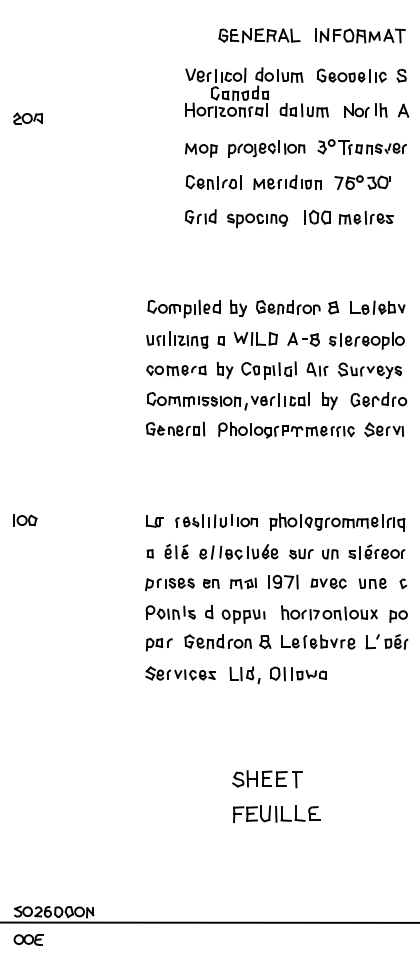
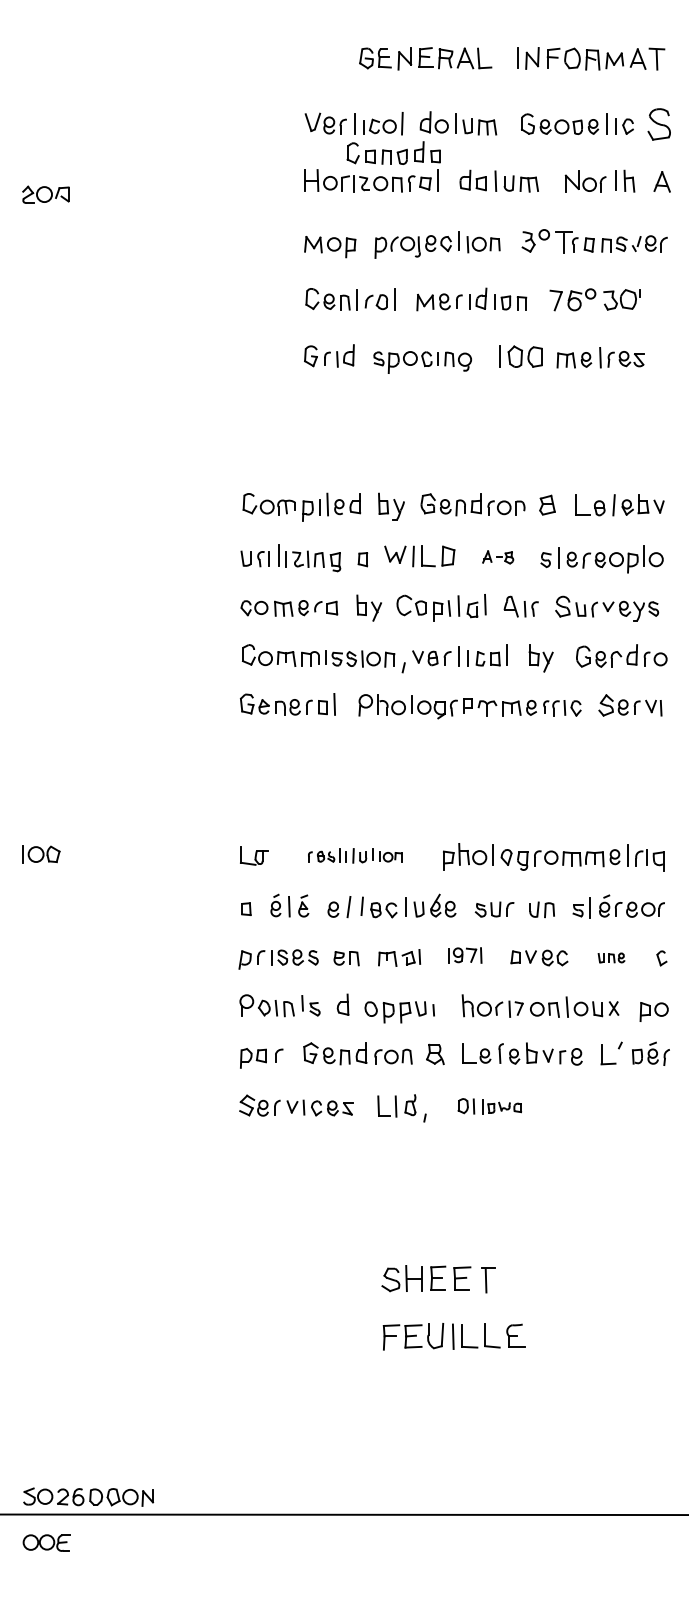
part: (401, 75) -> (658, 123), size x1.6
part: (303, 339) -> (497, 557), size x0.6
part: (216, 521) -> (355, 856), size x0.7
part: (283, 581) -> (465, 954), size x0.7
part: (372, 583) -> (611, 957), size x0.6
part: (298, 673) -> (489, 1105), size x0.7

